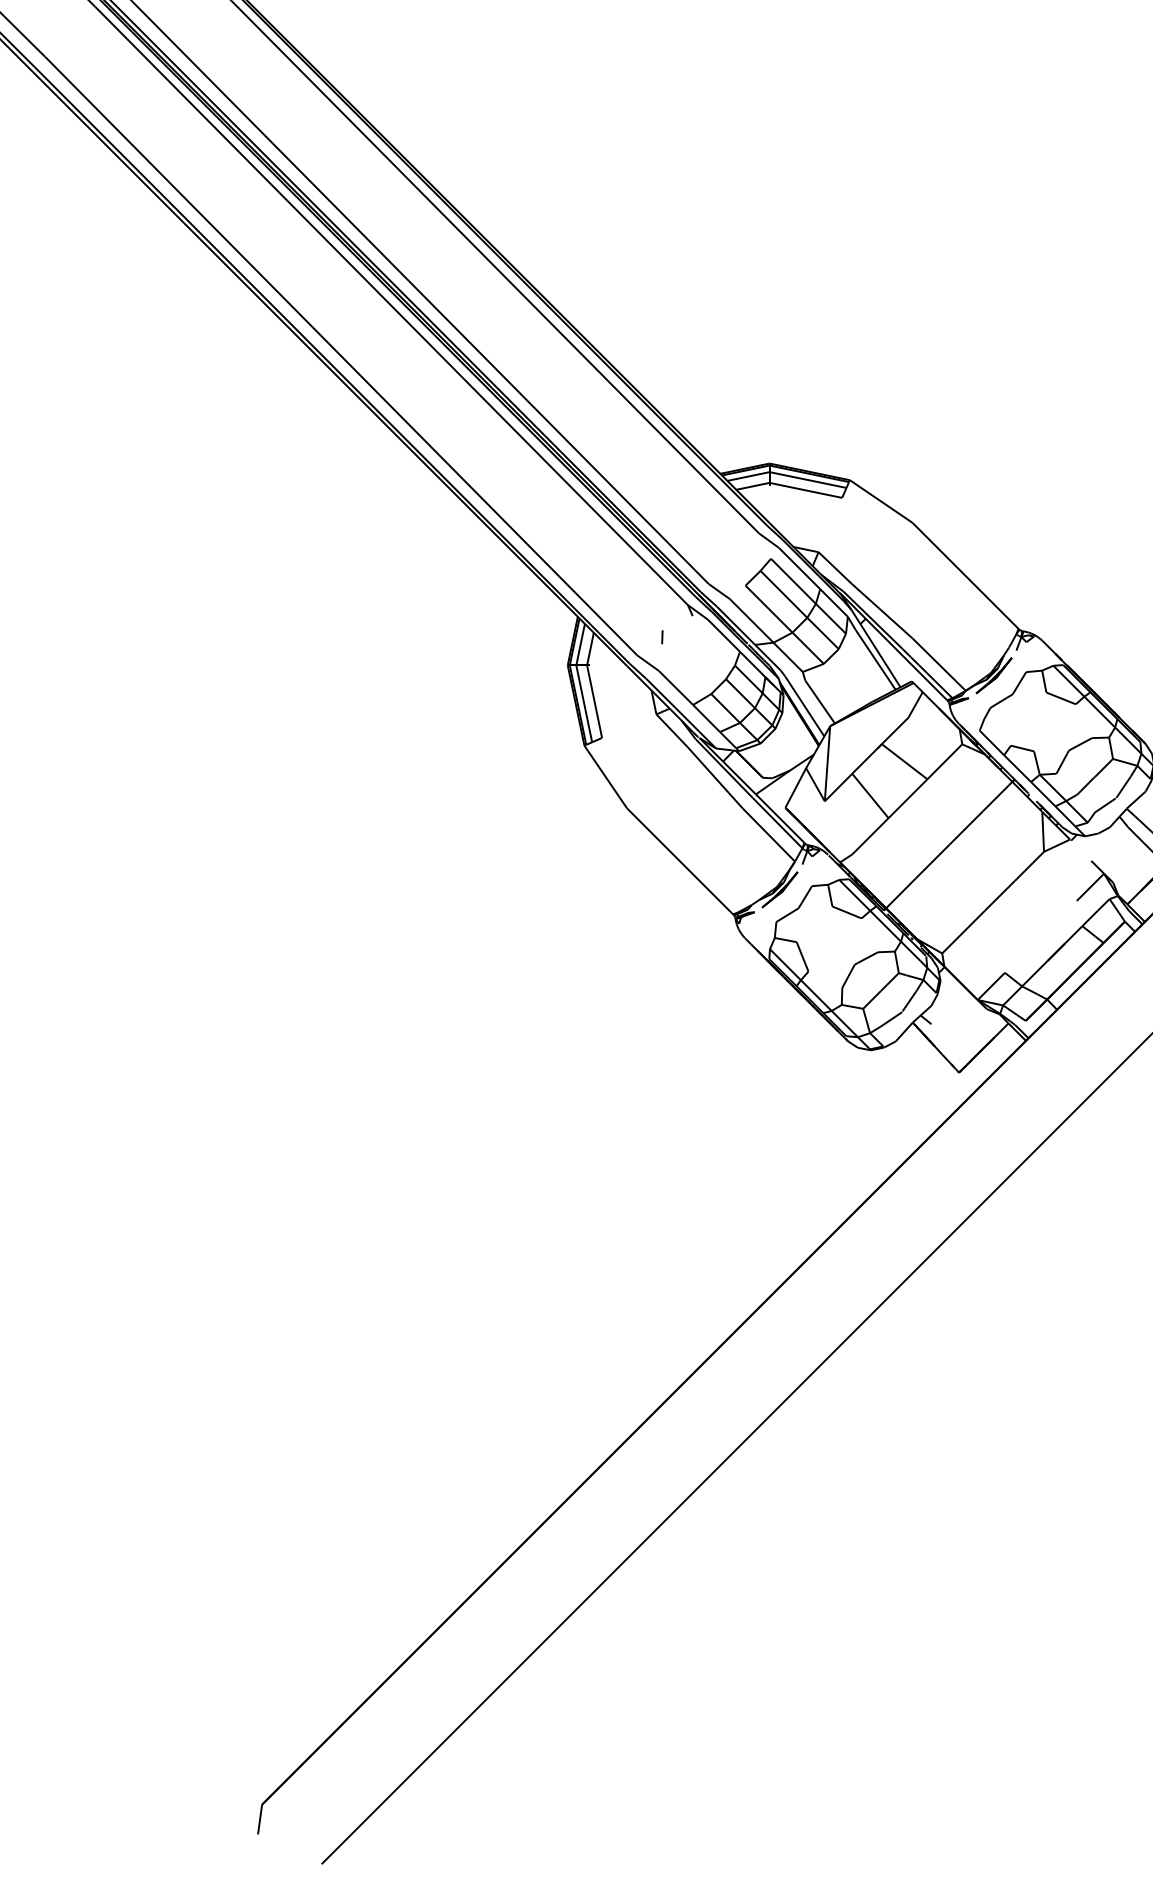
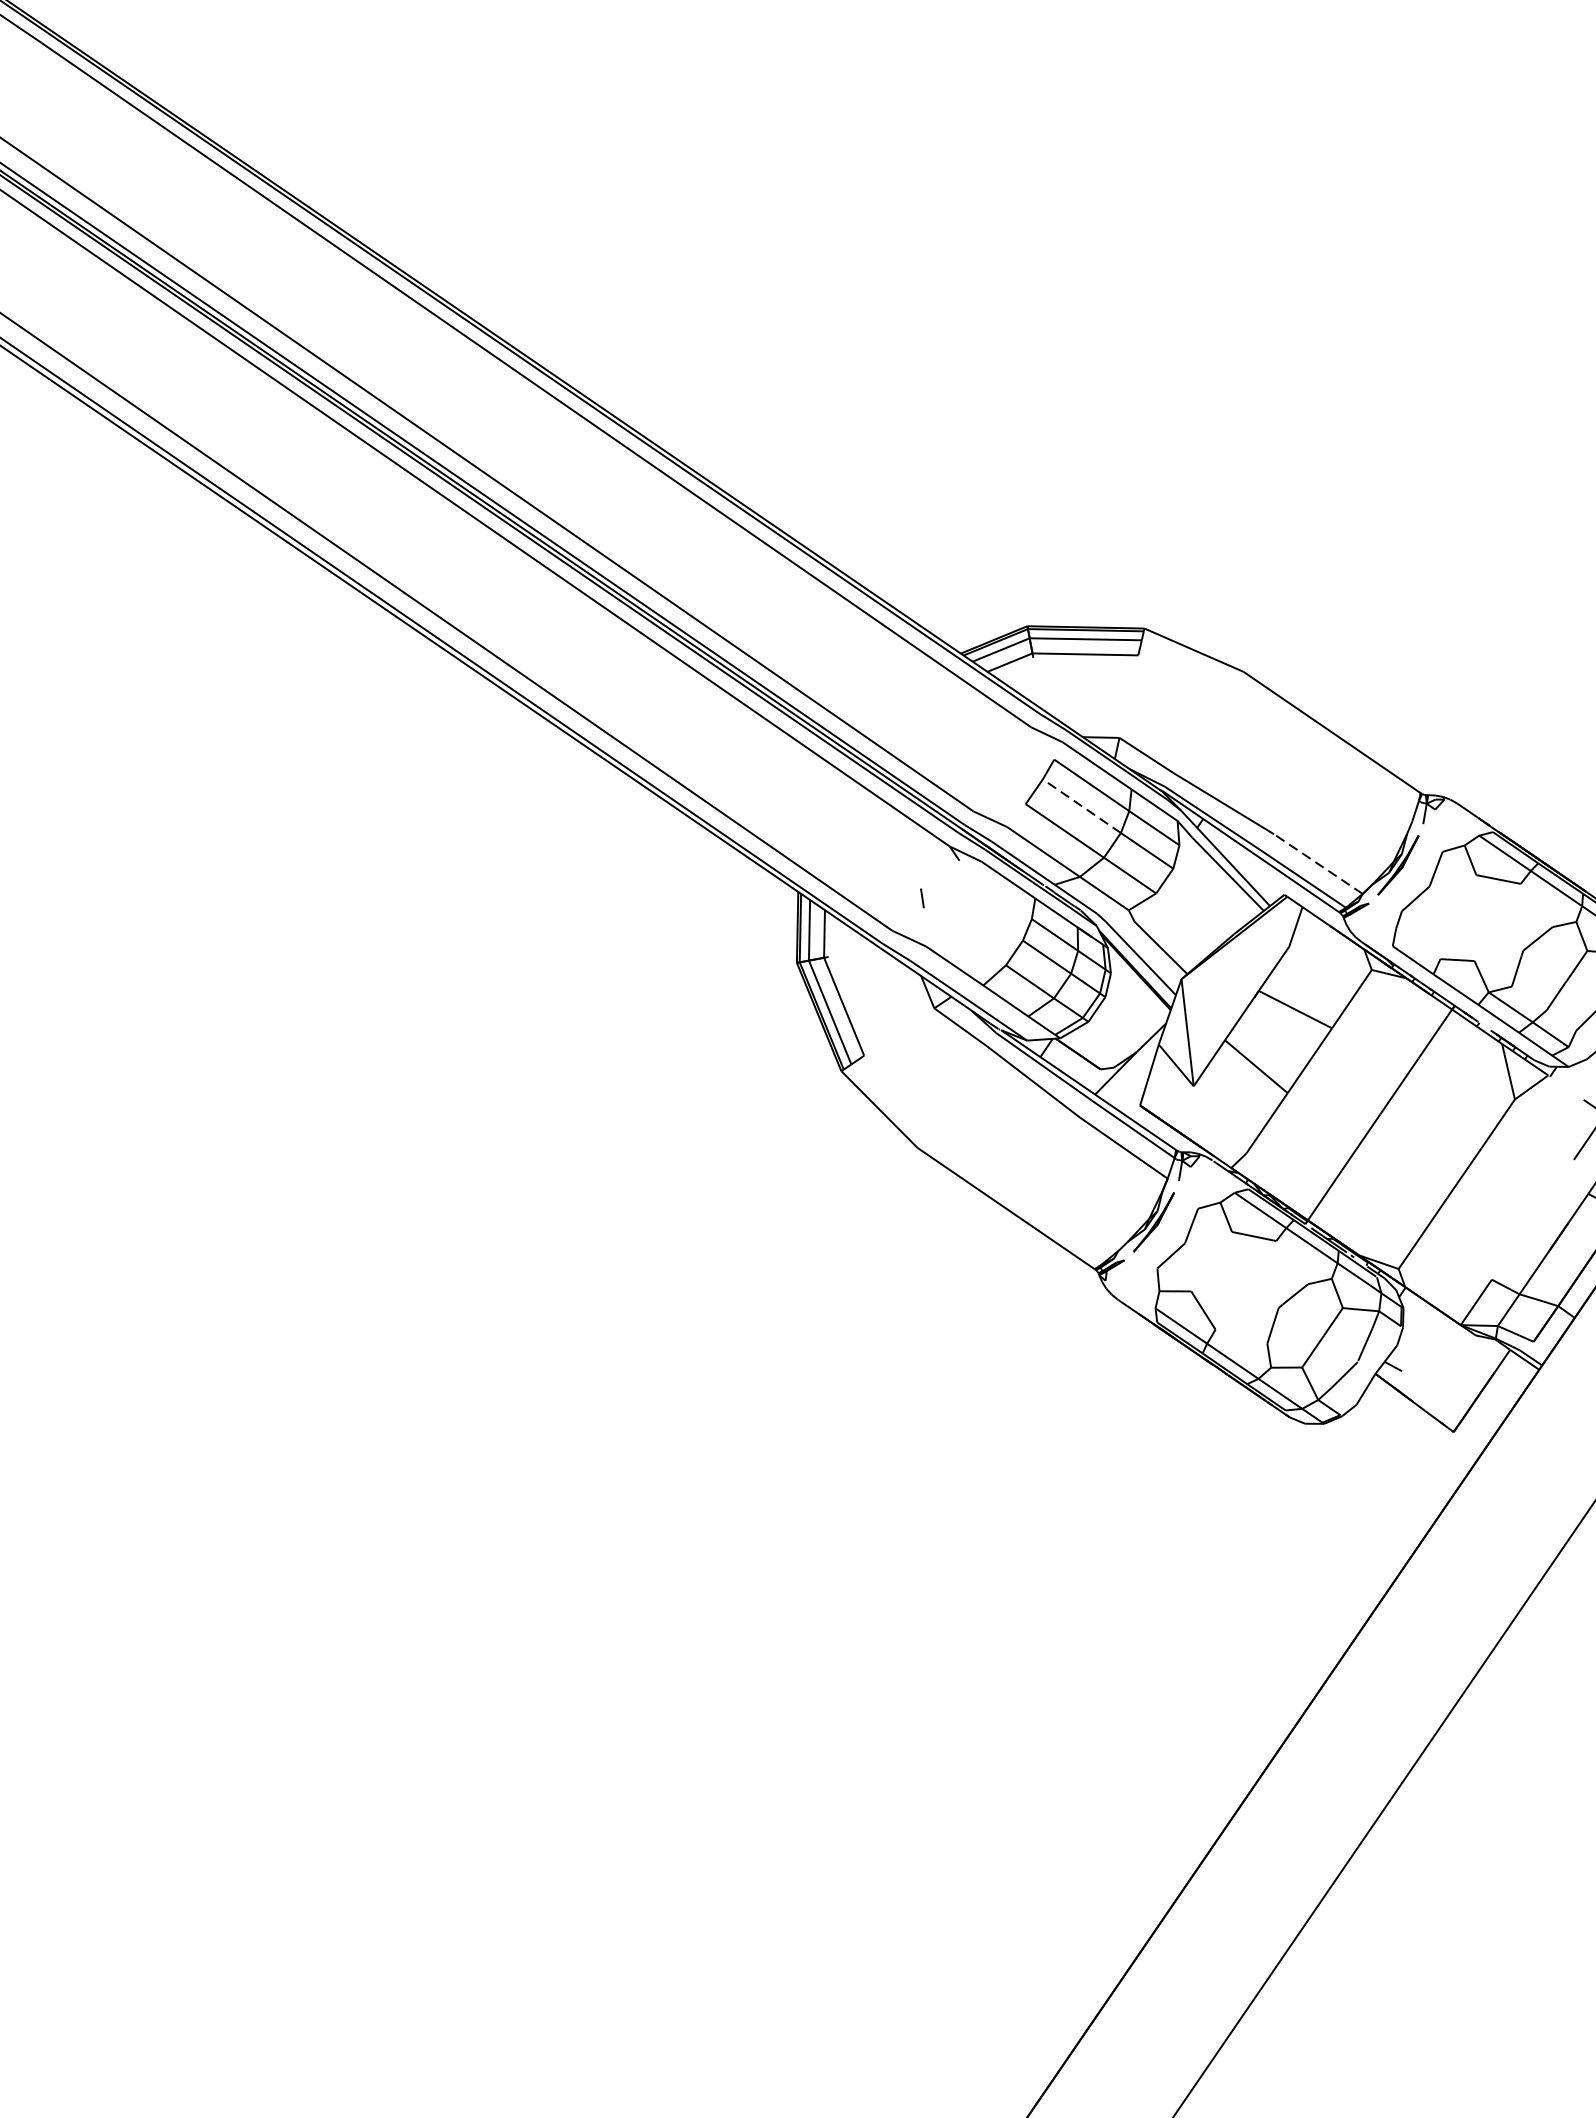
line: (783, 594) -> (1081, 806), solid -> dashed
line: (938, 664) -> (1317, 864), solid -> dashed

